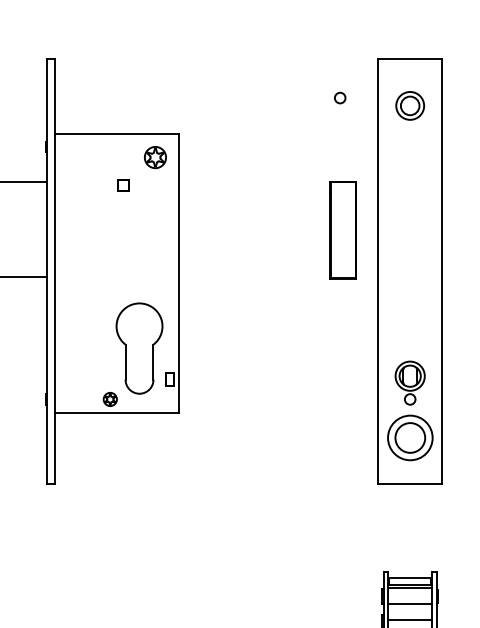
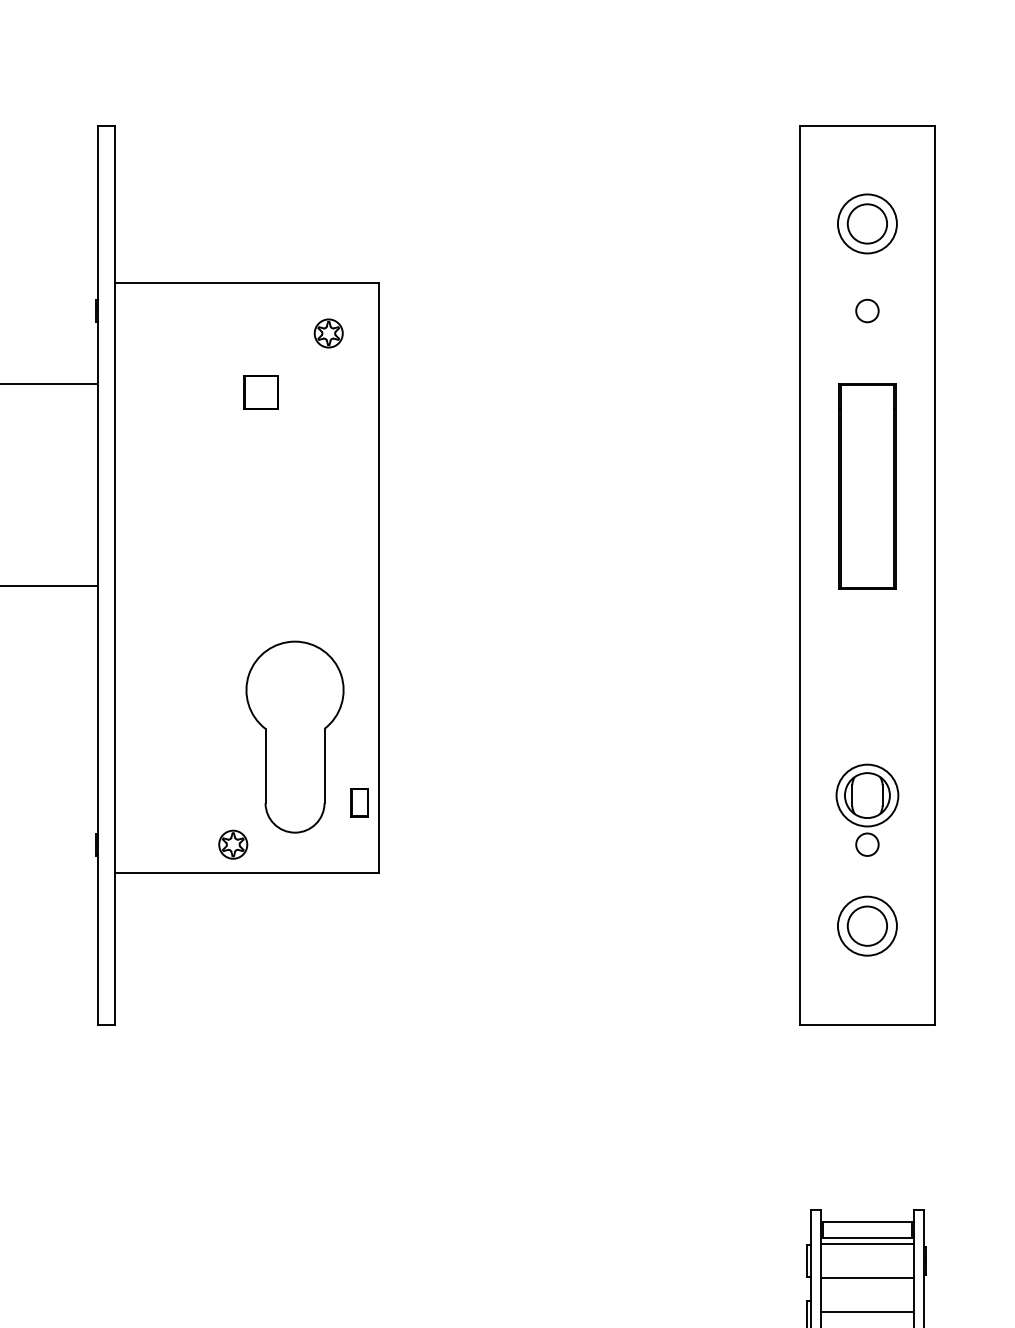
circle: (340, 97) -> (868, 309), moved
part: (155, 157) -> (328, 333), size x0.62
part: (123, 185) -> (261, 392), size x1.43
part: (342, 230) -> (865, 487), moved
part: (409, 437) -> (865, 925), size x0.62

